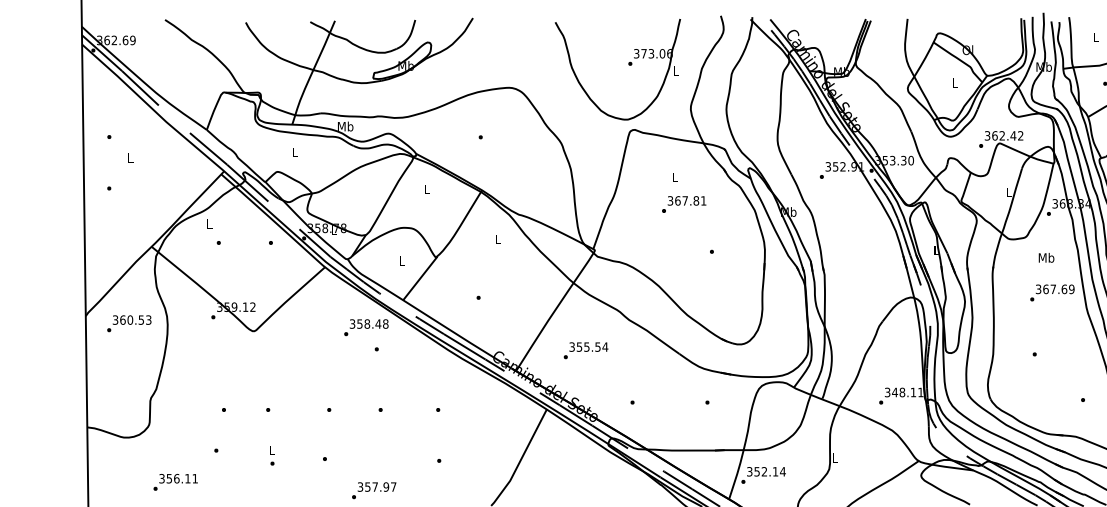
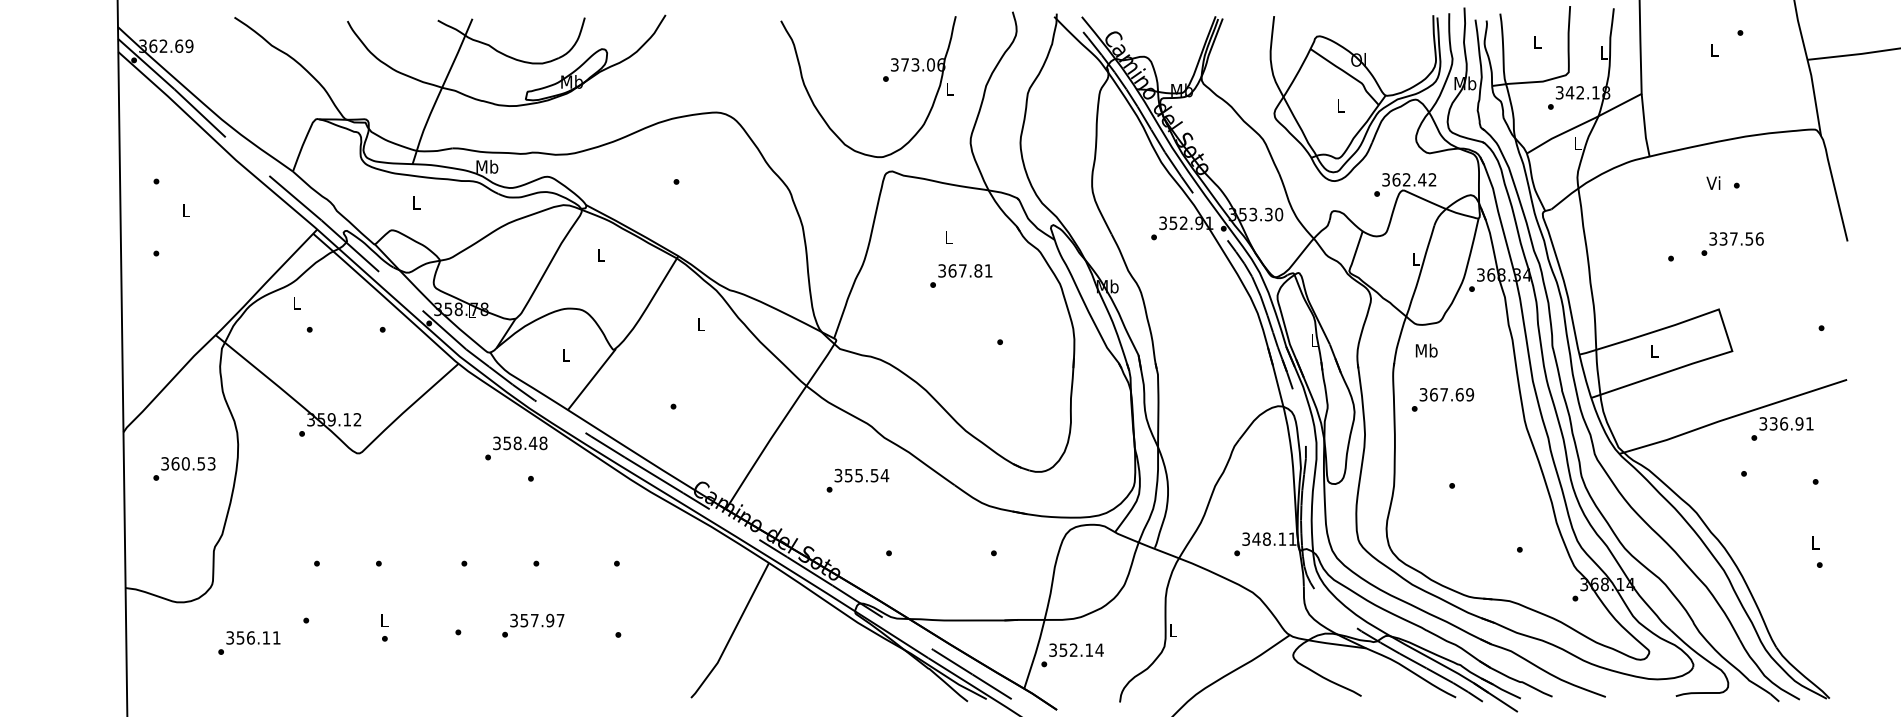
text: (1046, 257) -> (1426, 350), moved
text: (1052, 292) -> (1442, 399), moved
text: (129, 323) -> (184, 468), moved
text: (585, 350) -> (857, 480), moved
text: (175, 481) -> (249, 642), moved
text: (374, 490) -> (533, 625), moved

